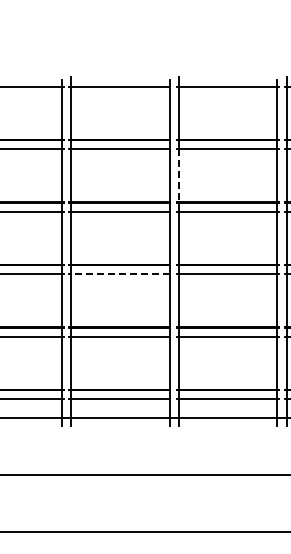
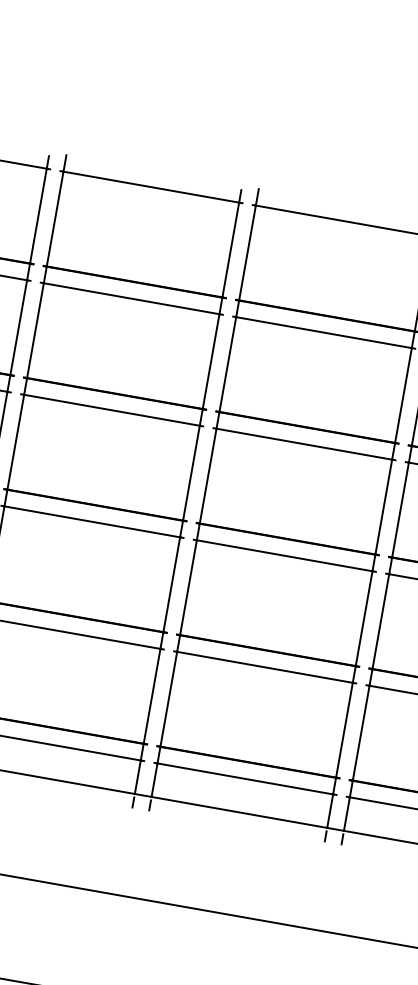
line: (178, 175) -> (227, 363), dashed -> solid
line: (119, 274) -> (90, 521), dashed -> solid

